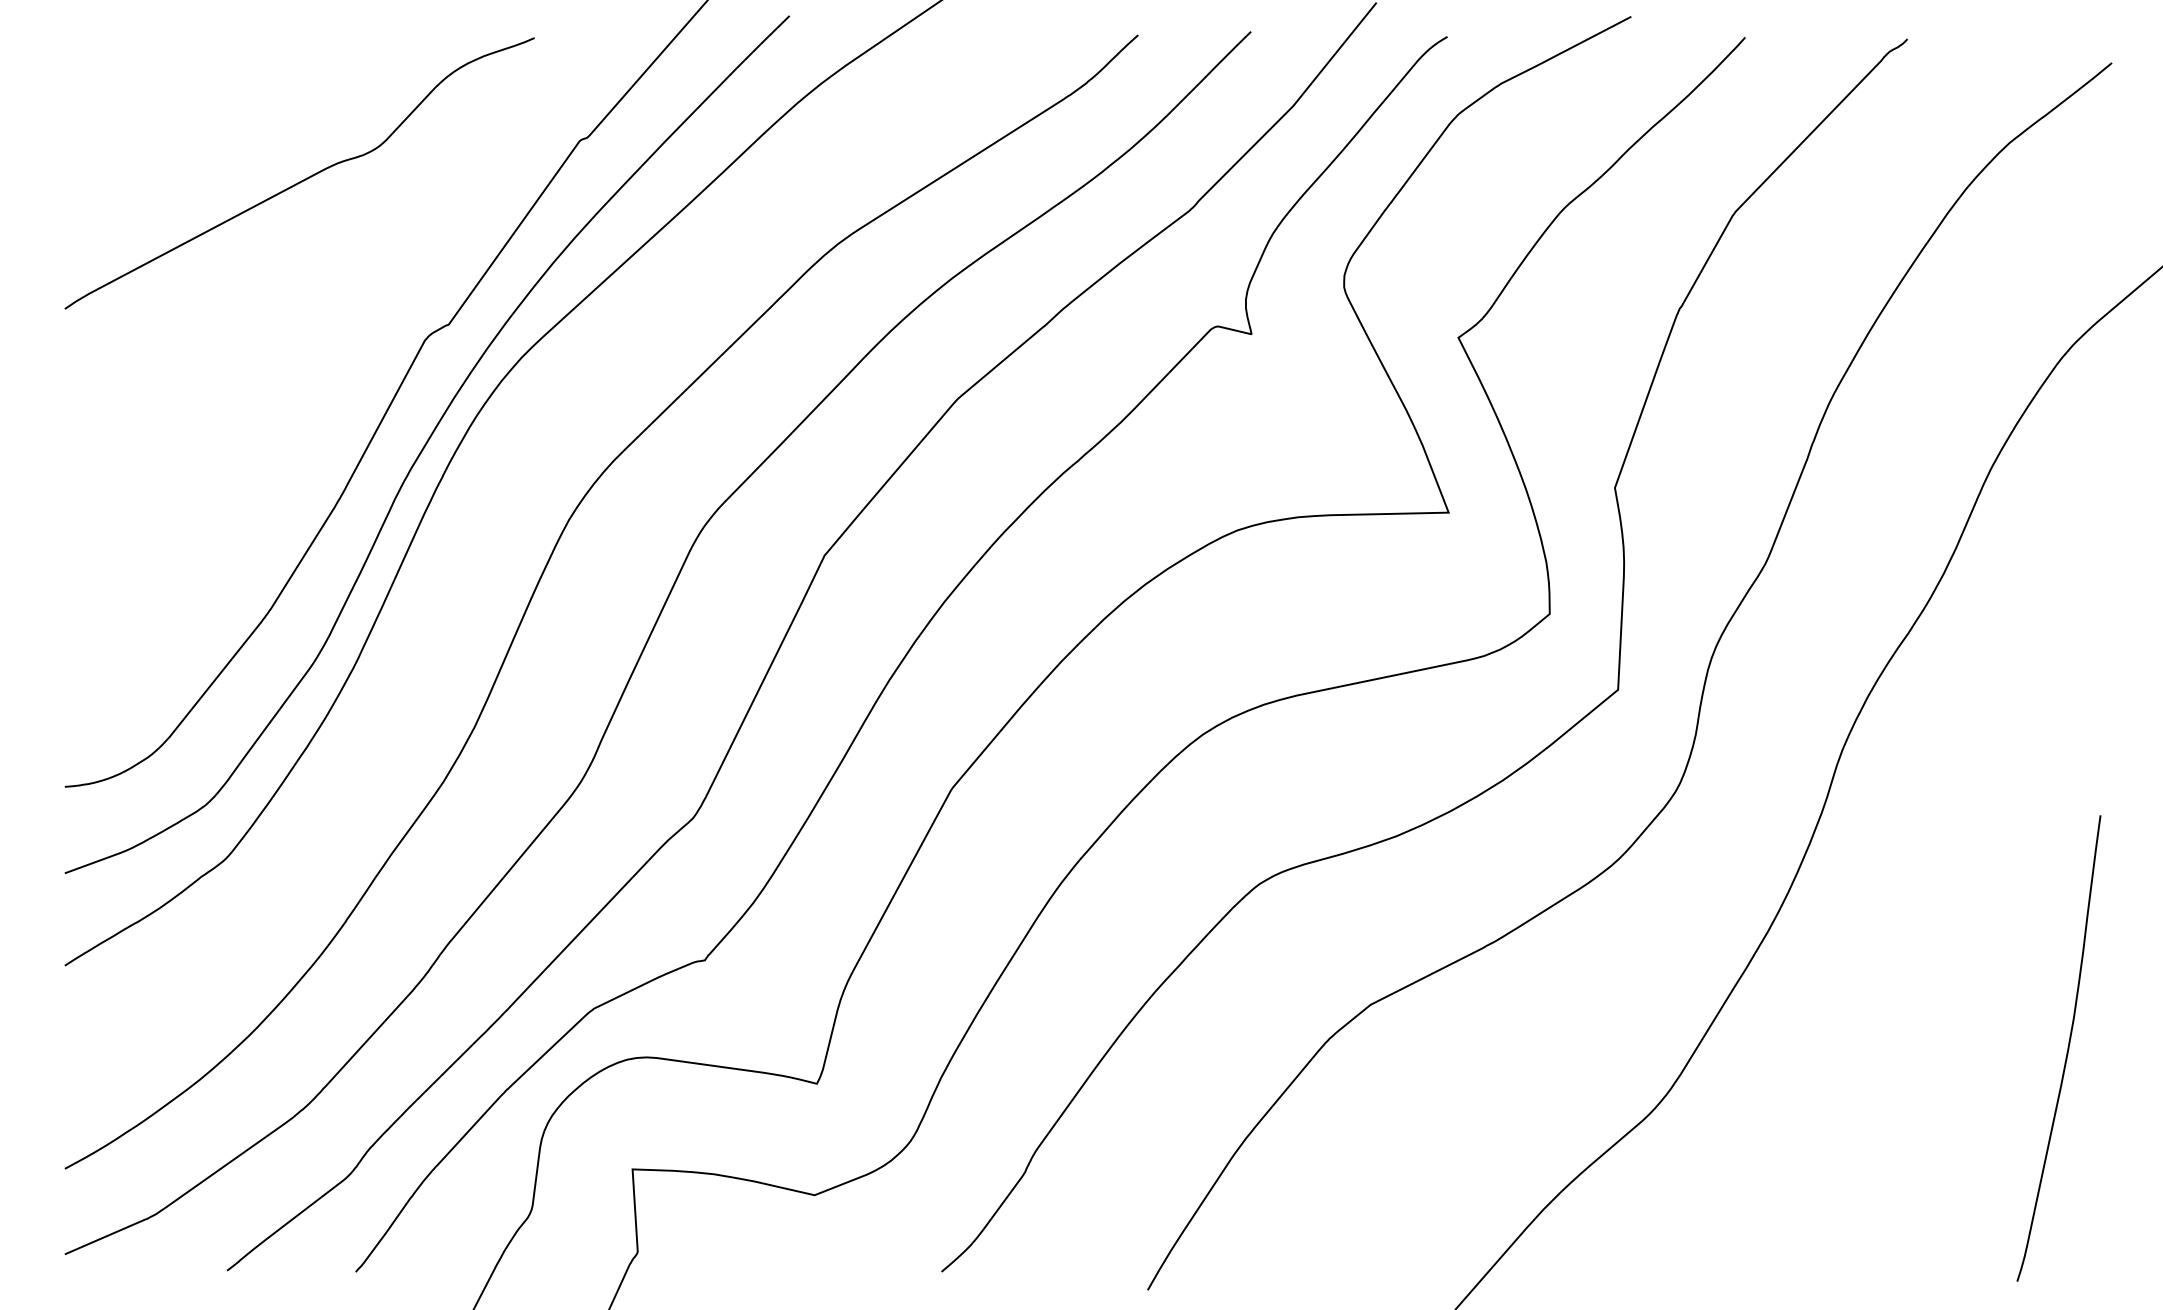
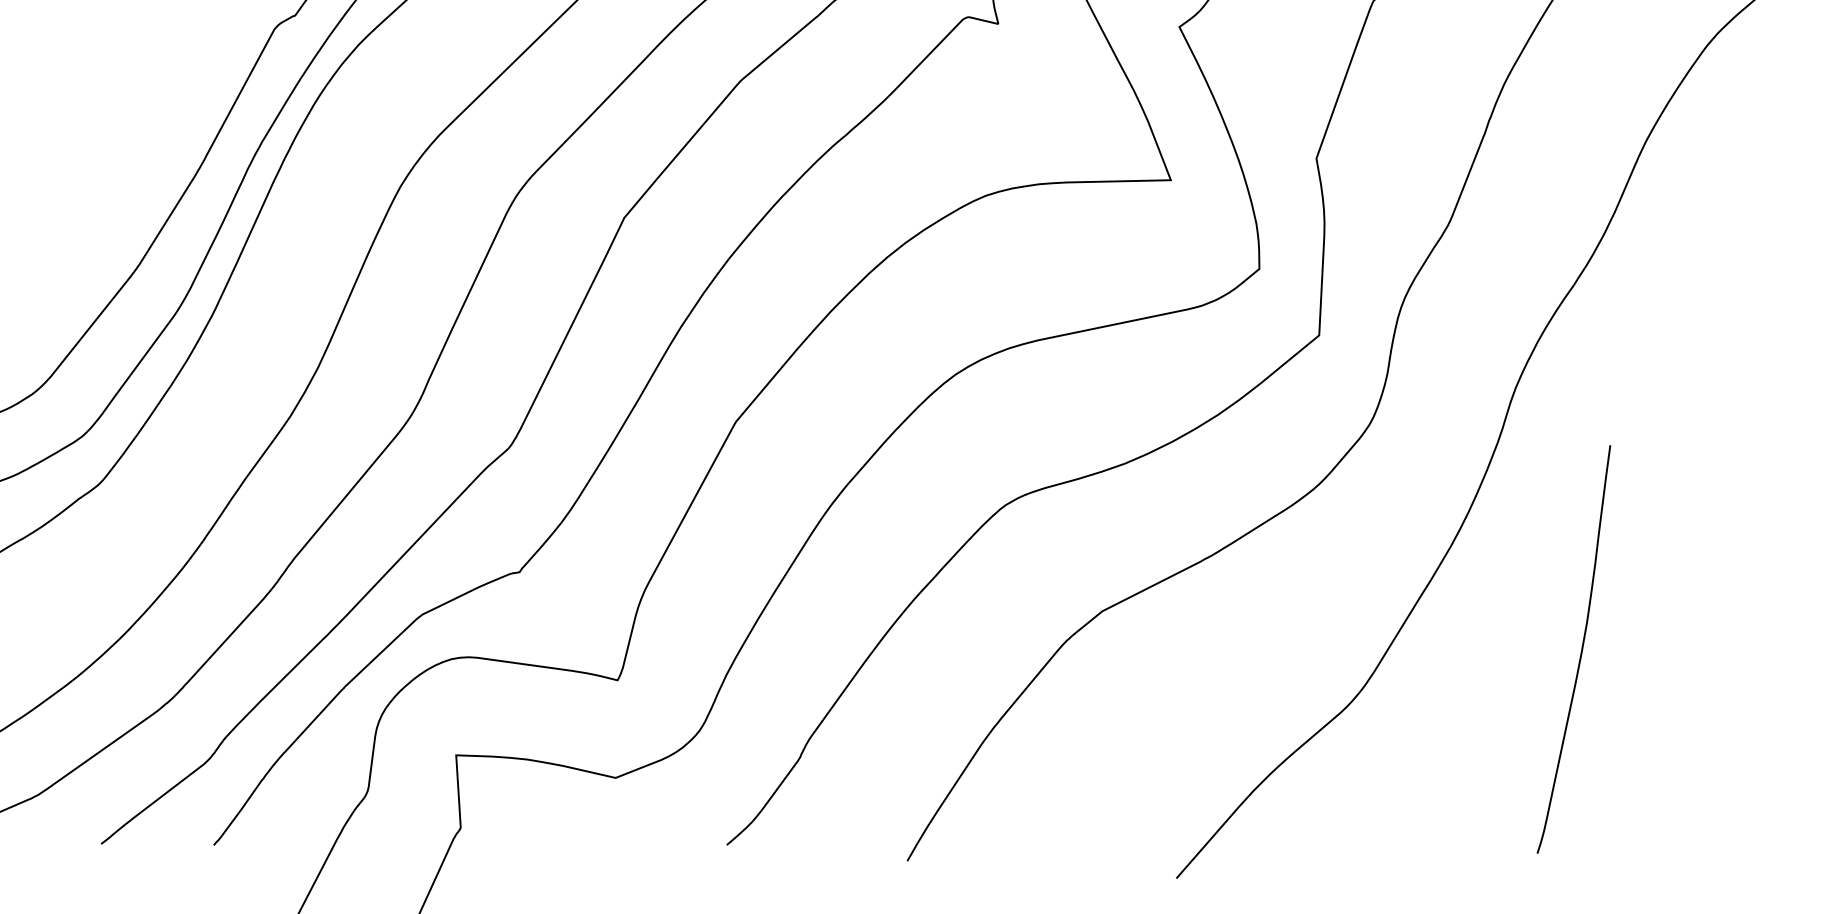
curve: (2066, 1052) -> (1580, 652), moved

